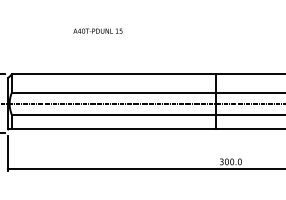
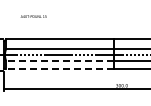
text: (97, 30) -> (33, 16), moved
line: (114, 114) -> (60, 60), solid -> dashed
line: (114, 129) -> (60, 68), solid -> dashed

